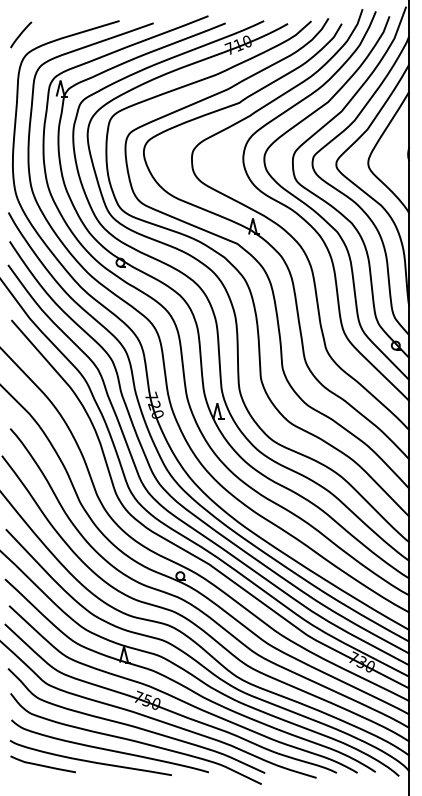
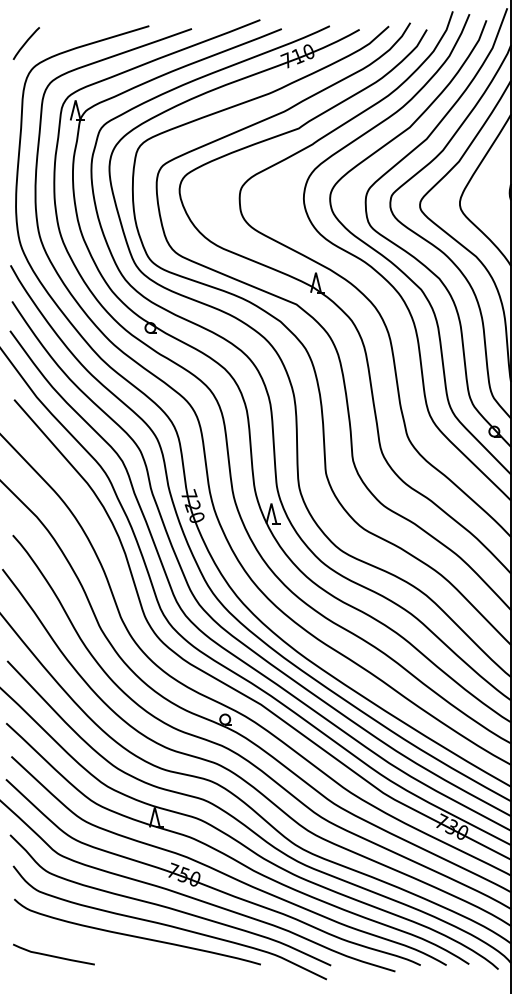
curve: (90, 760) -> (112, 949), removed

